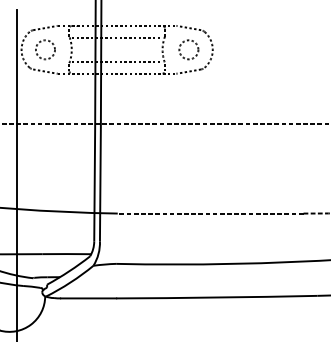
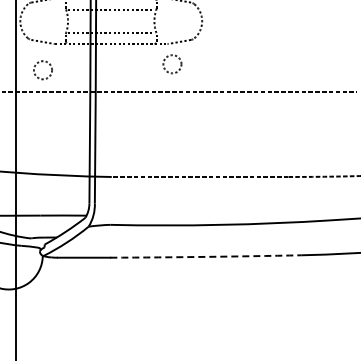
circle: (44, 50) -> (42, 70), moved
circle: (188, 50) -> (172, 64), moved
arc: (216, 297) -> (205, 256), solid -> dashed

